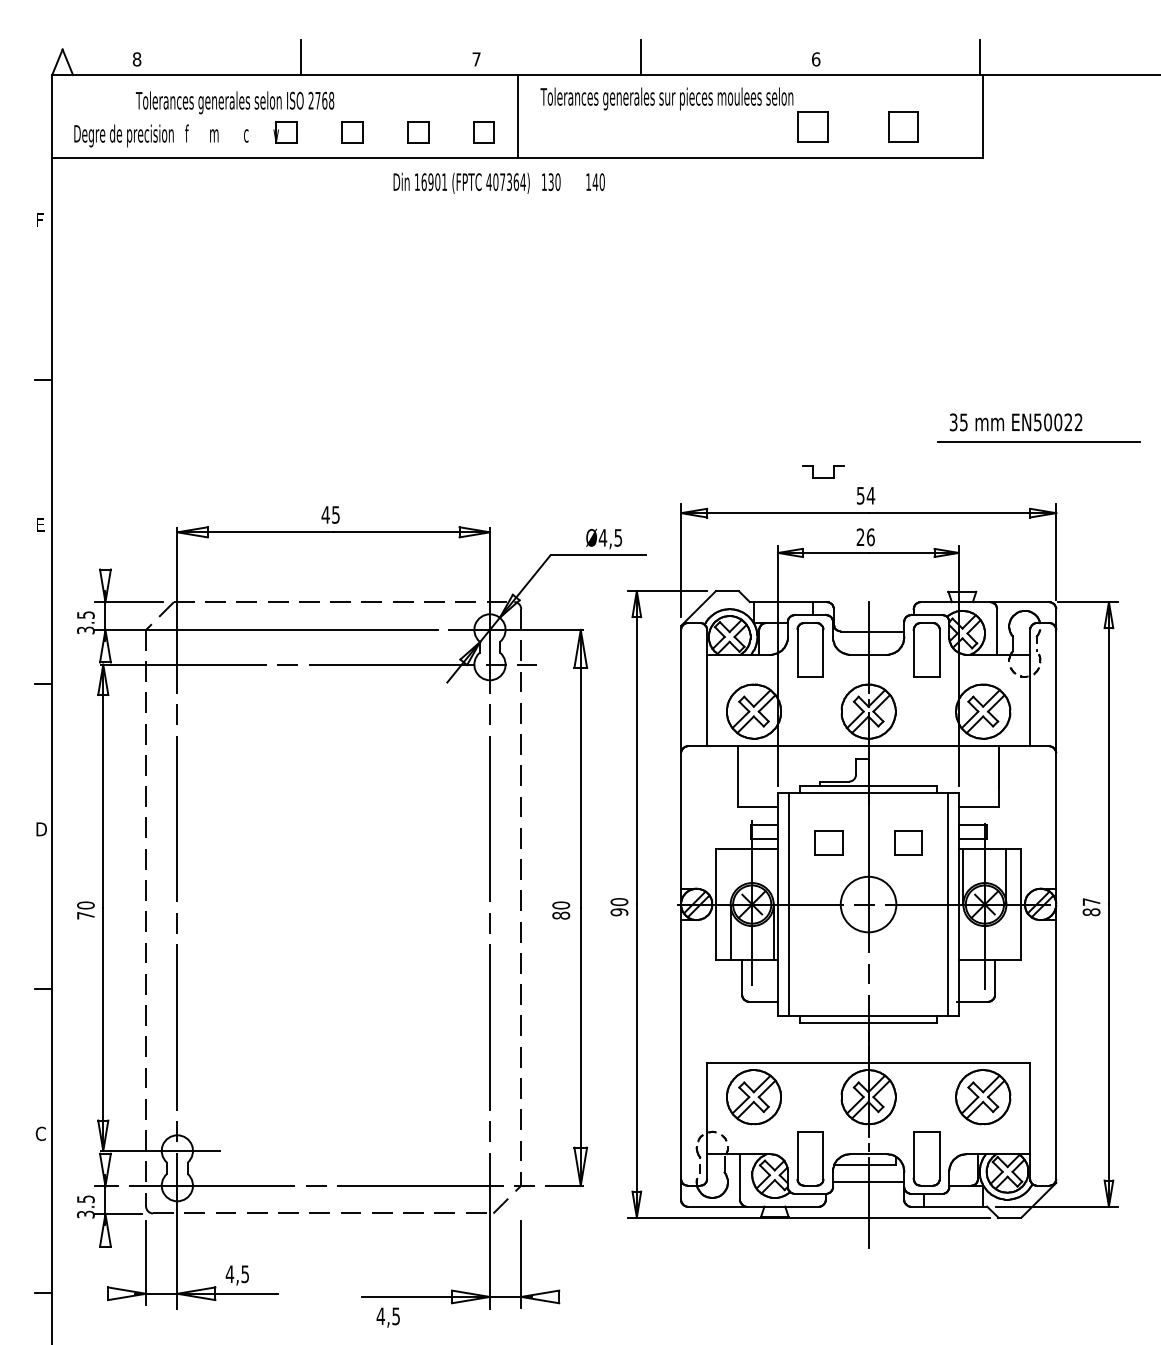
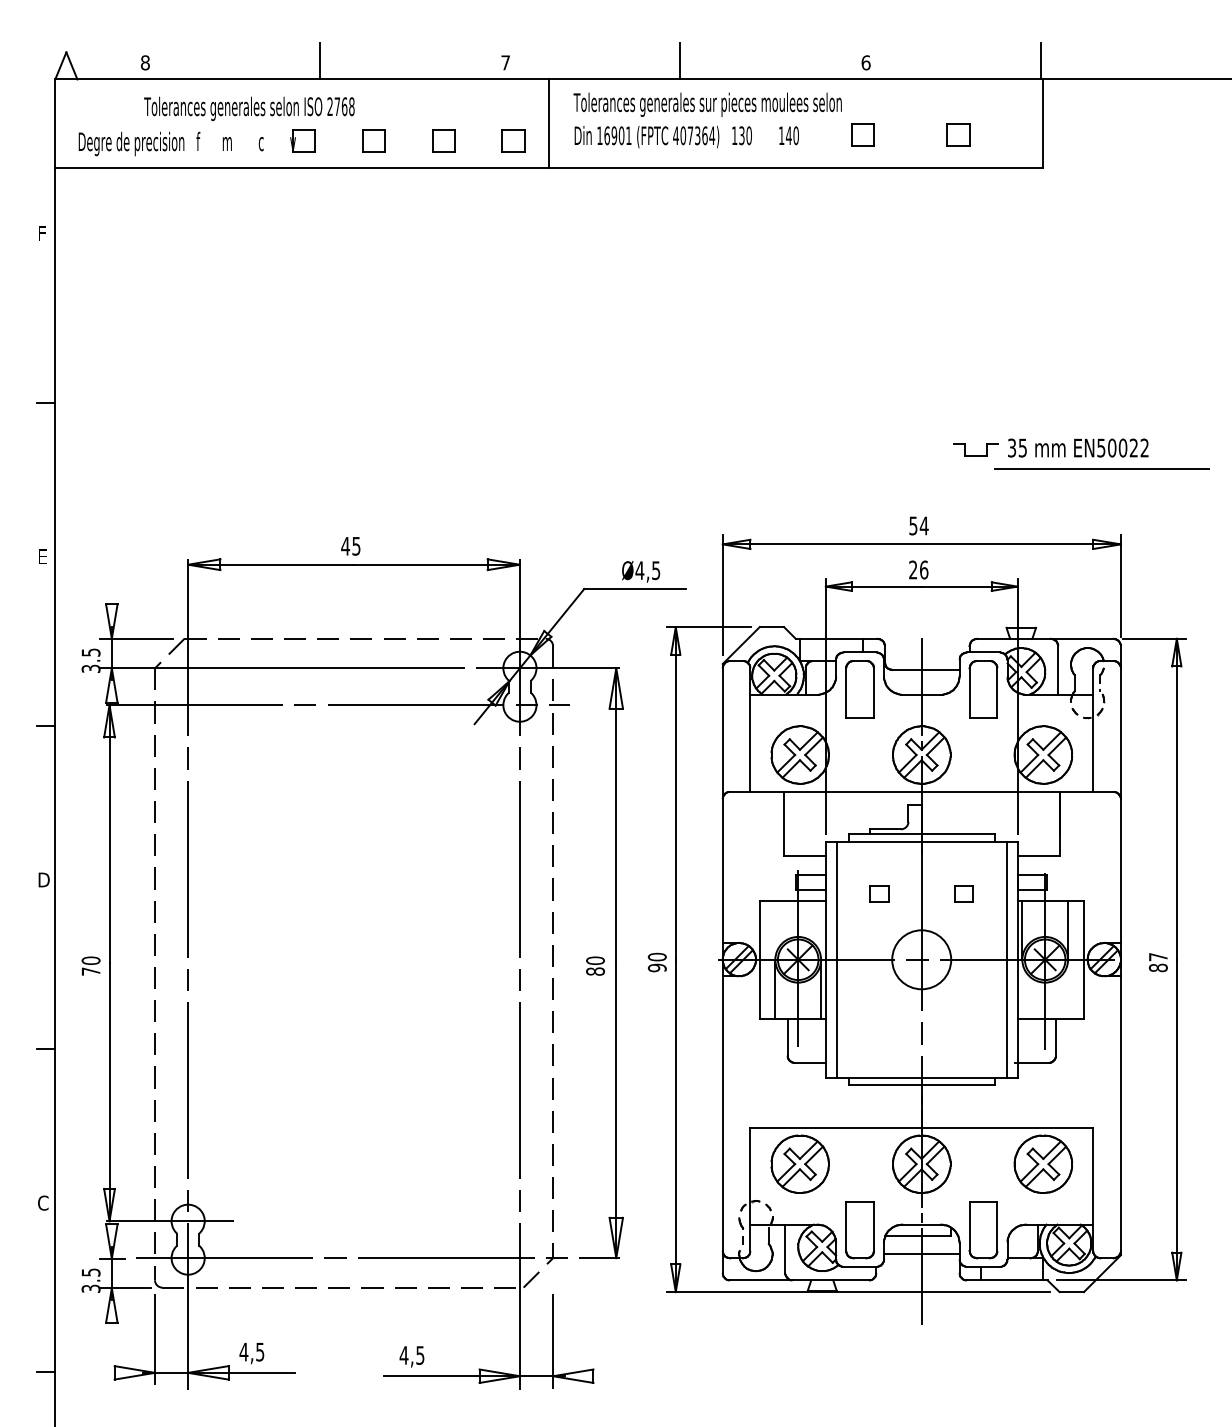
part: (812, 127) -> (862, 135), size x0.71
part: (903, 127) -> (958, 135), size x0.71
text: (498, 182) -> (686, 136), moved
part: (823, 471) -> (975, 449), moved
part: (828, 842) -> (879, 893), size x0.62
part: (908, 842) -> (964, 893), size x0.62
text: (387, 1317) -> (411, 1356), moved

